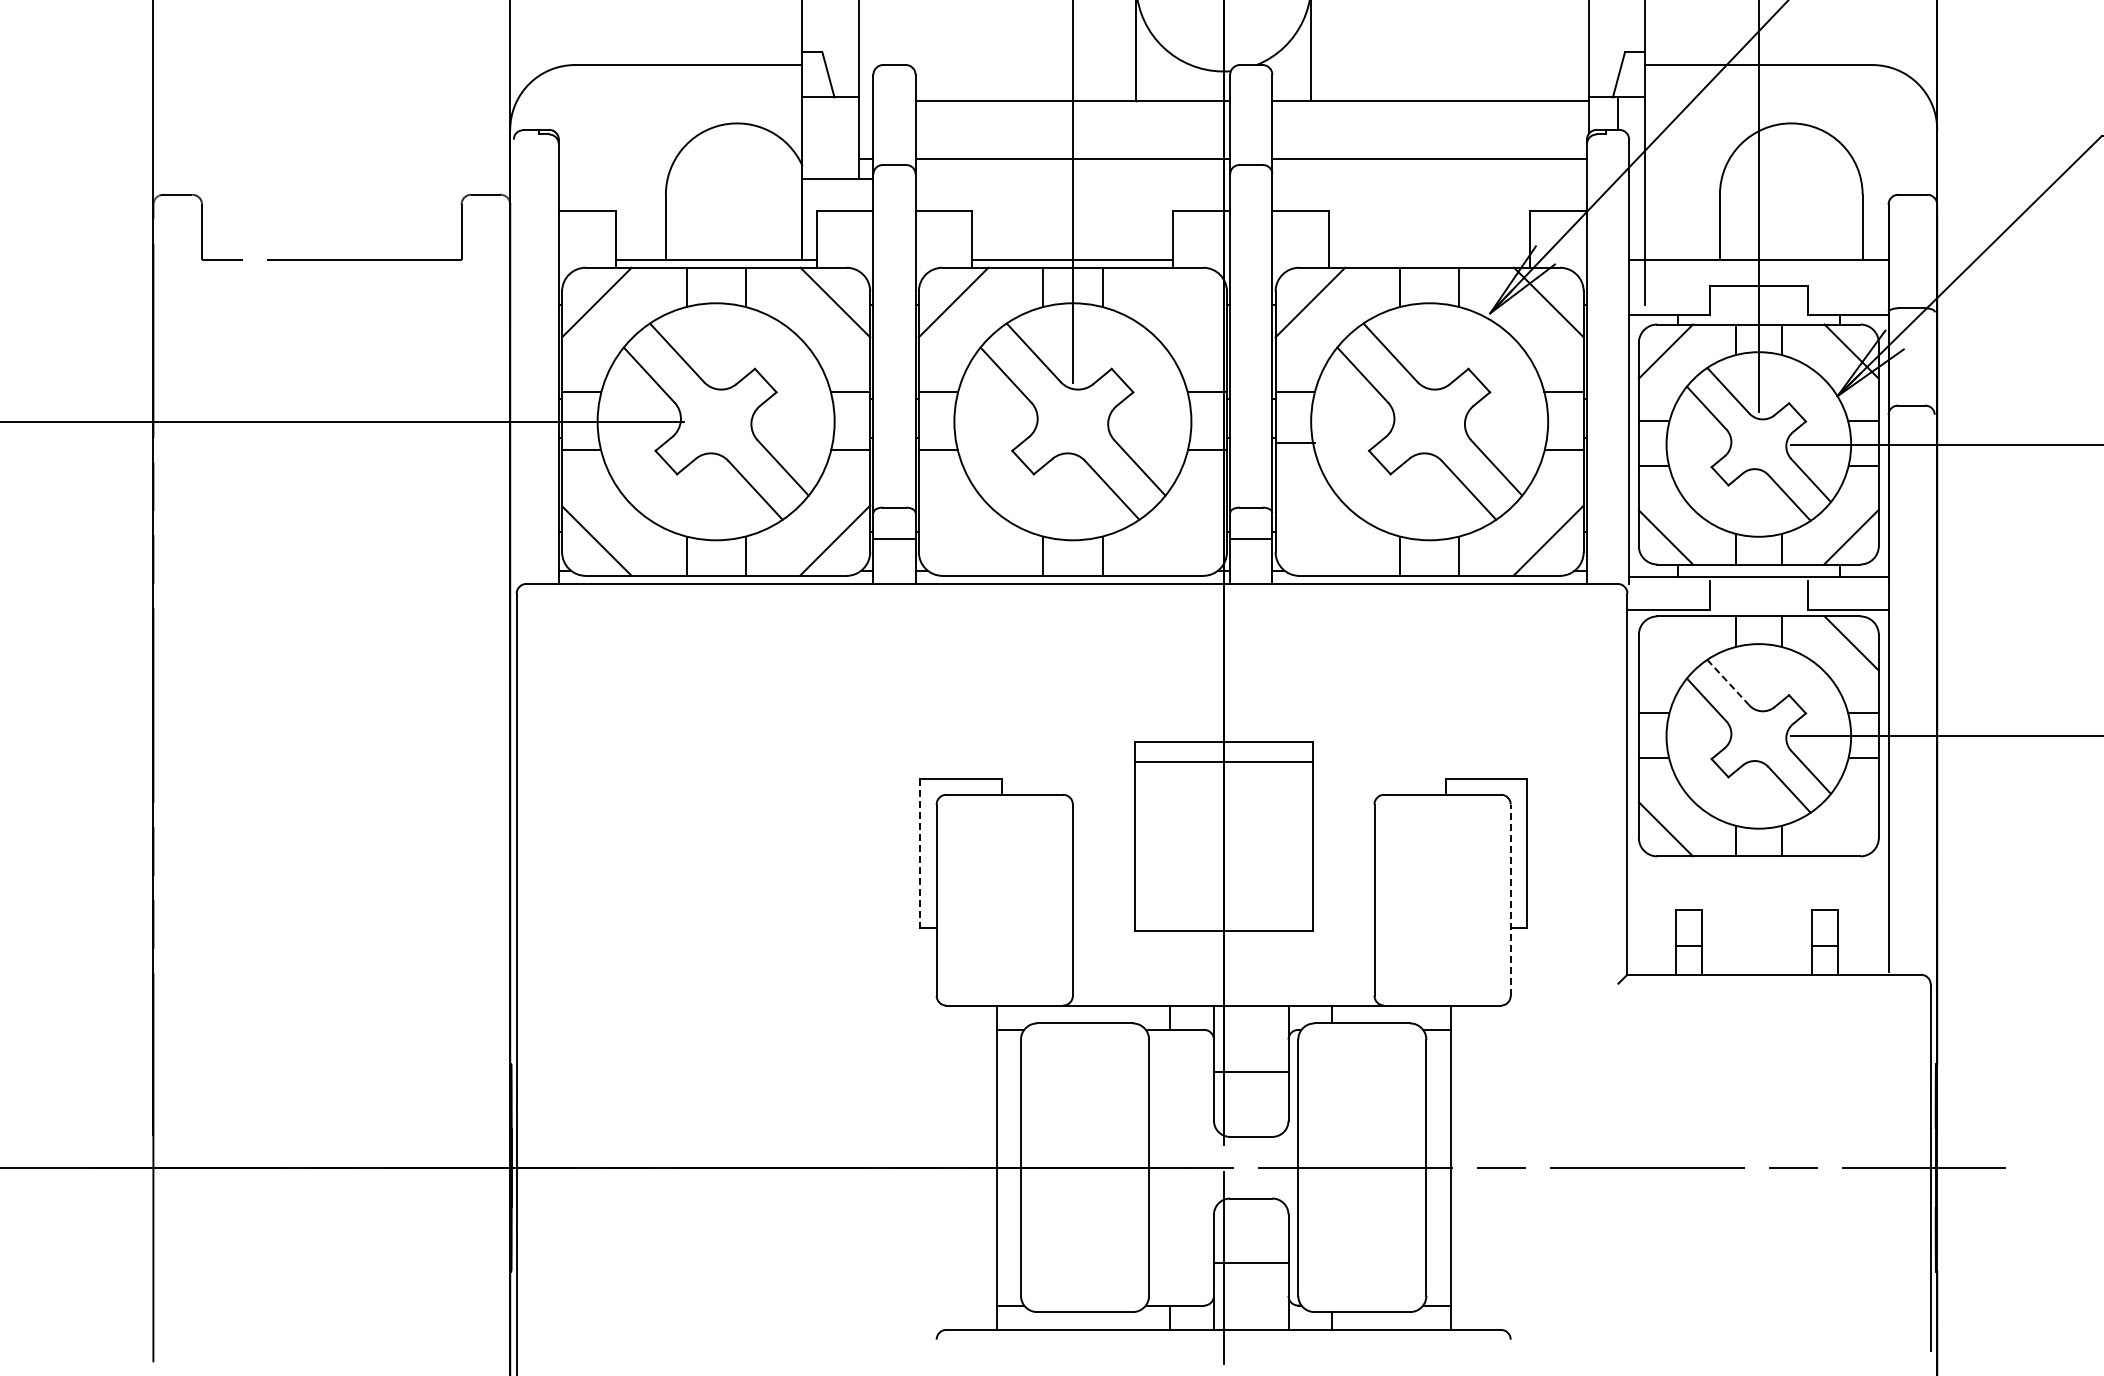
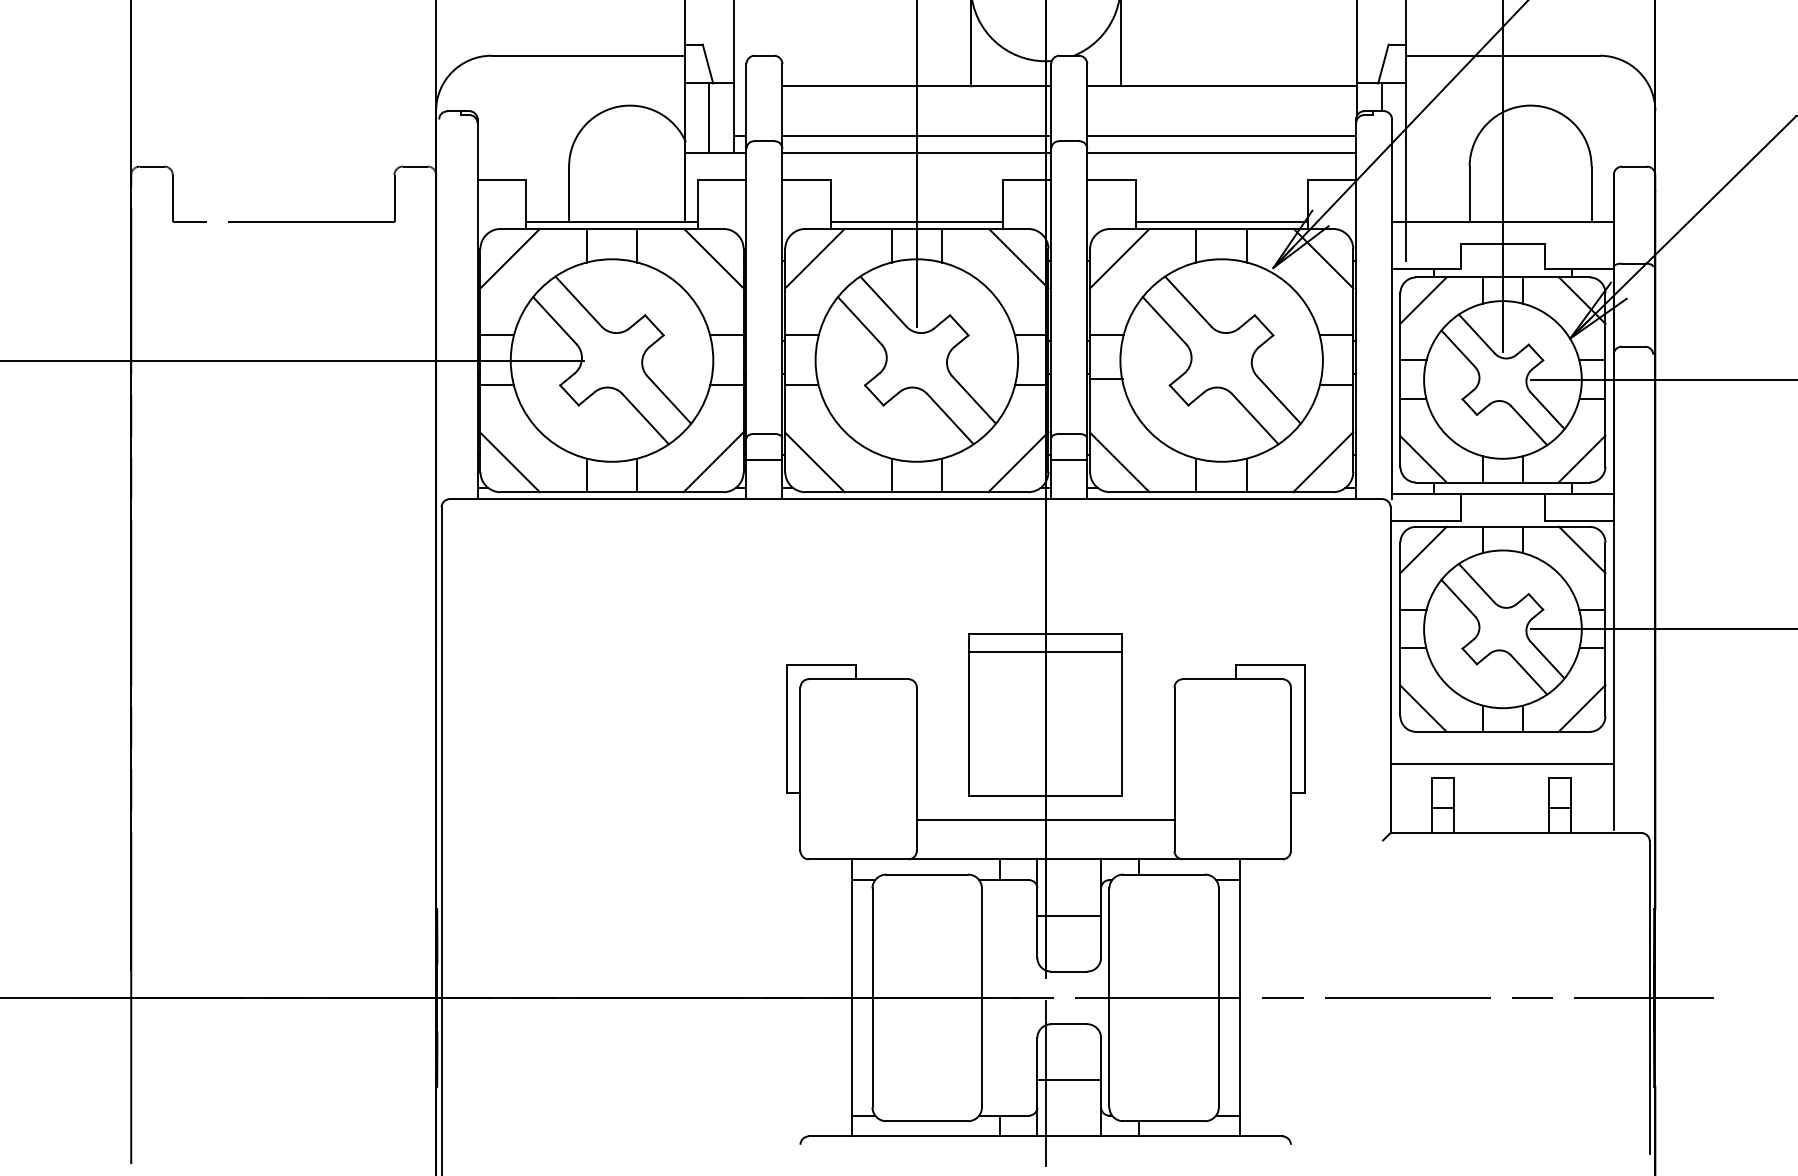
line: (829, 137) -> (708, 117), added
line: (1072, 178) -> (916, 152), added
line: (1429, 178) -> (1221, 152), added
line: (1429, 259) -> (1221, 221), added
line: (1191, 302) -> (1018, 258), added
line: (953, 540) -> (814, 461), added
line: (1191, 540) -> (1018, 461), added
line: (1310, 540) -> (1119, 461), added
line: (1665, 643) -> (1423, 549), added
line: (1728, 682) -> (1477, 583), dashed -> solid
line: (1851, 828) -> (1582, 708), added
line: (920, 853) -> (786, 729), dashed -> solid
line: (1756, 893) -> (1500, 763), added
line: (1510, 900) -> (1290, 769), dashed -> solid
line: (1223, 959) -> (1045, 819), added

